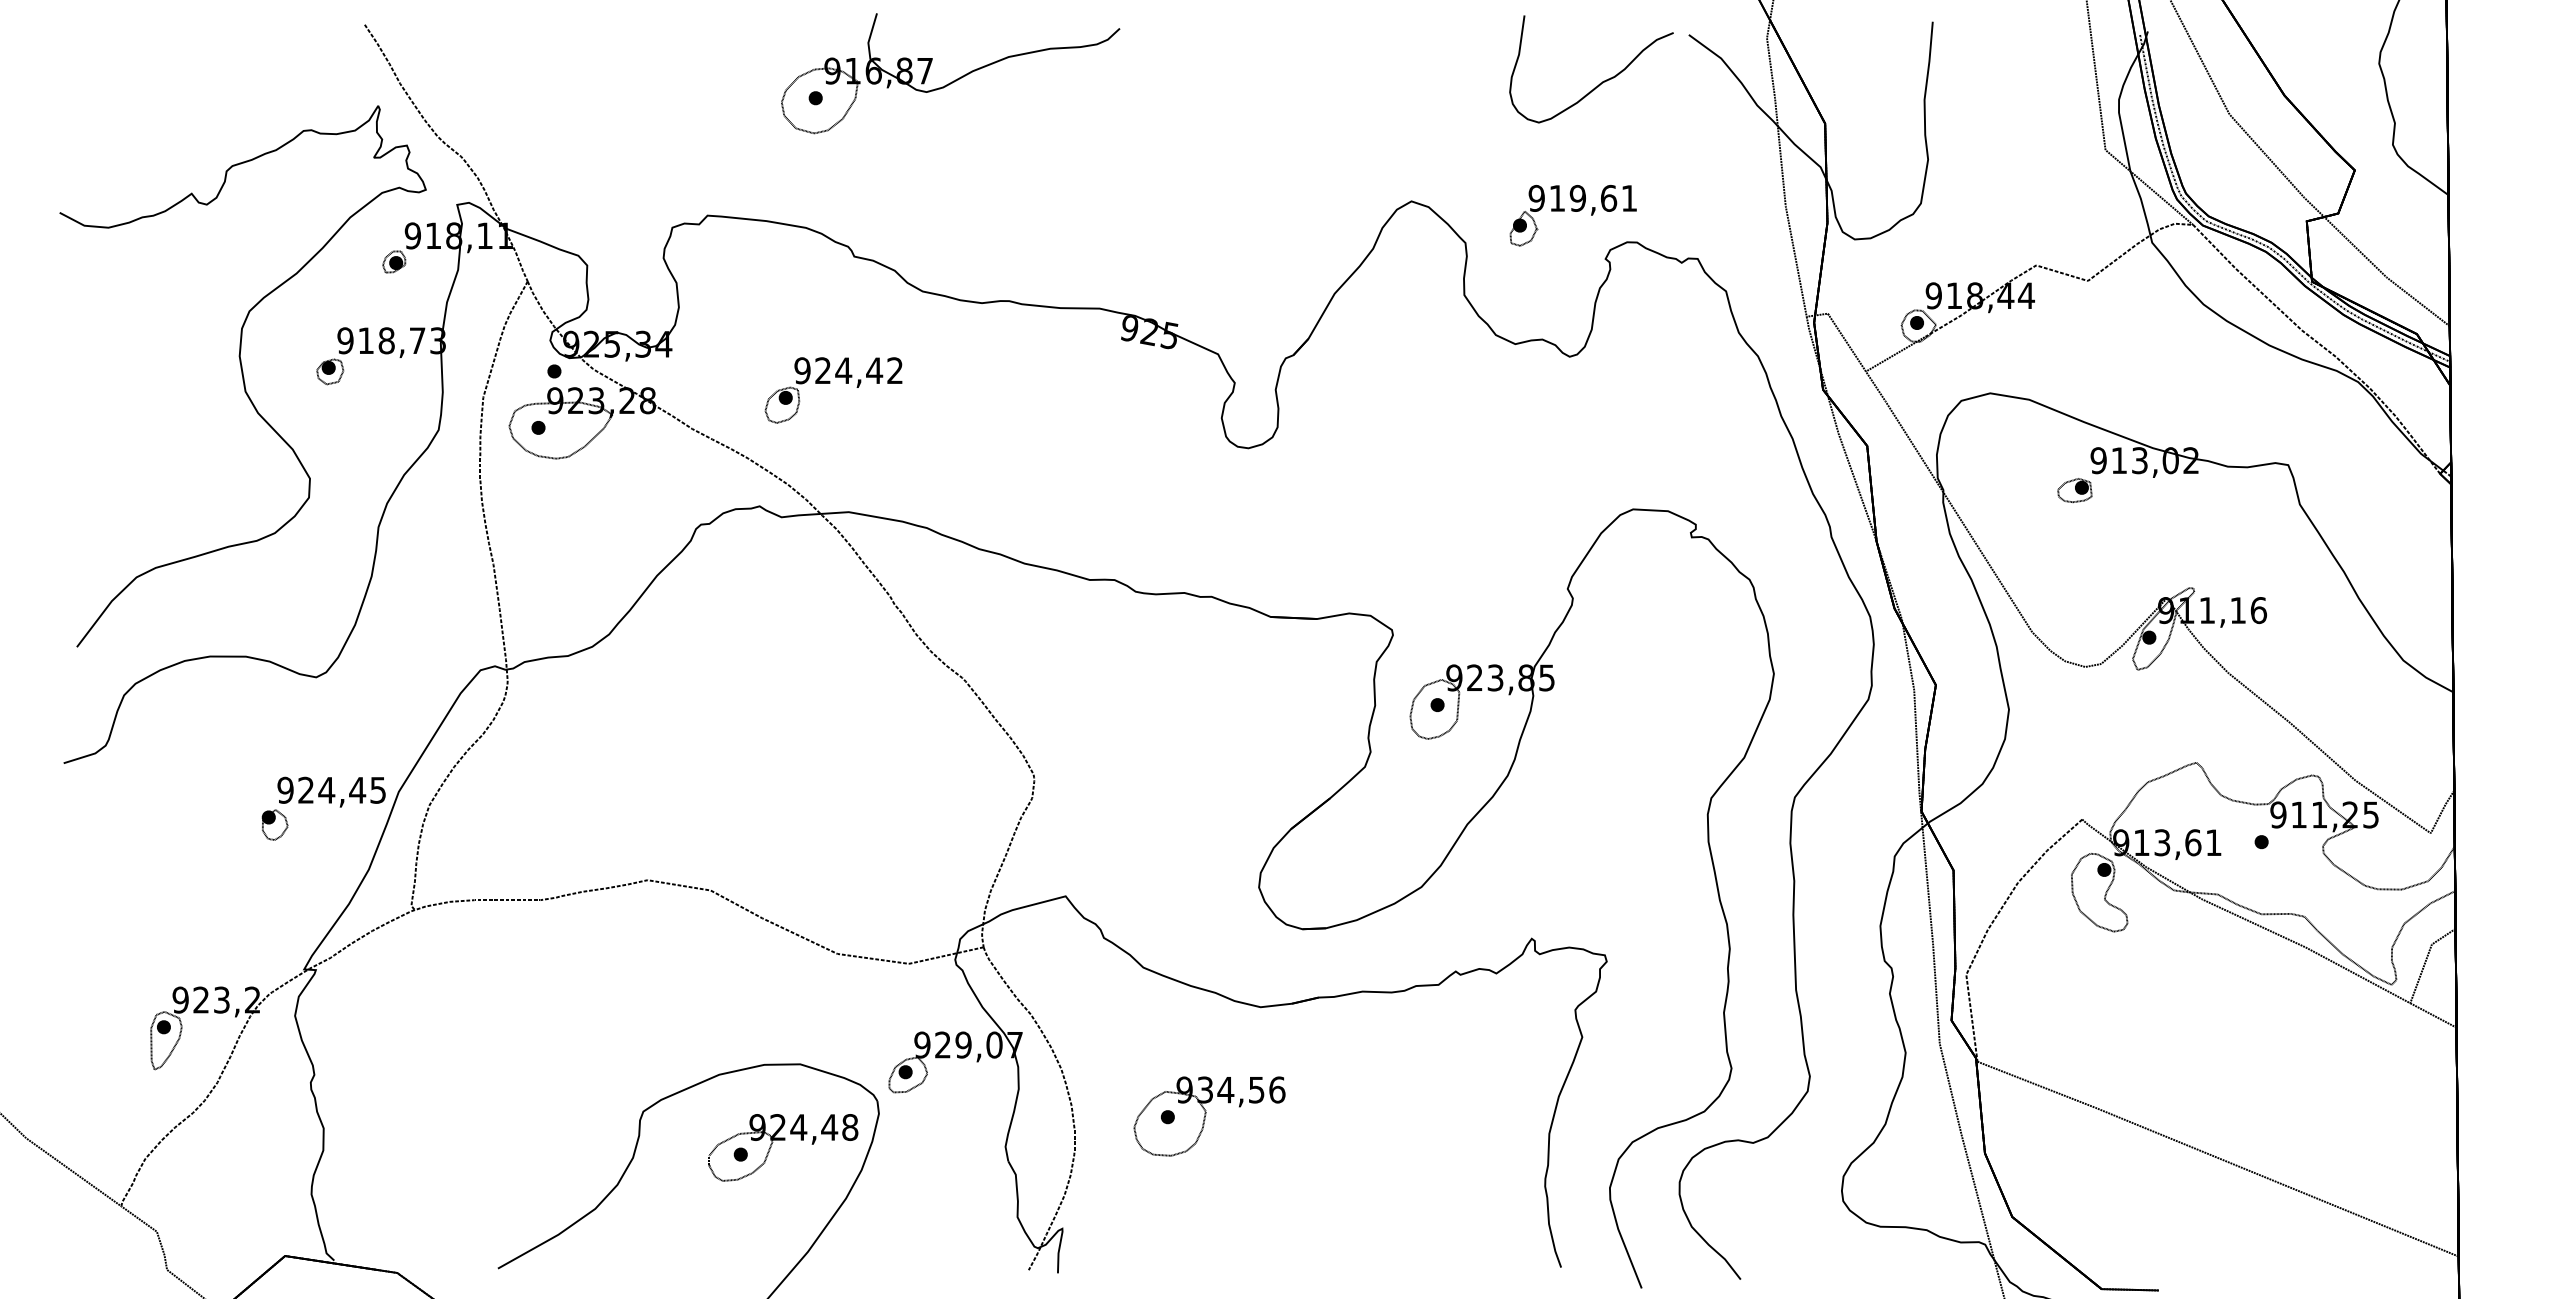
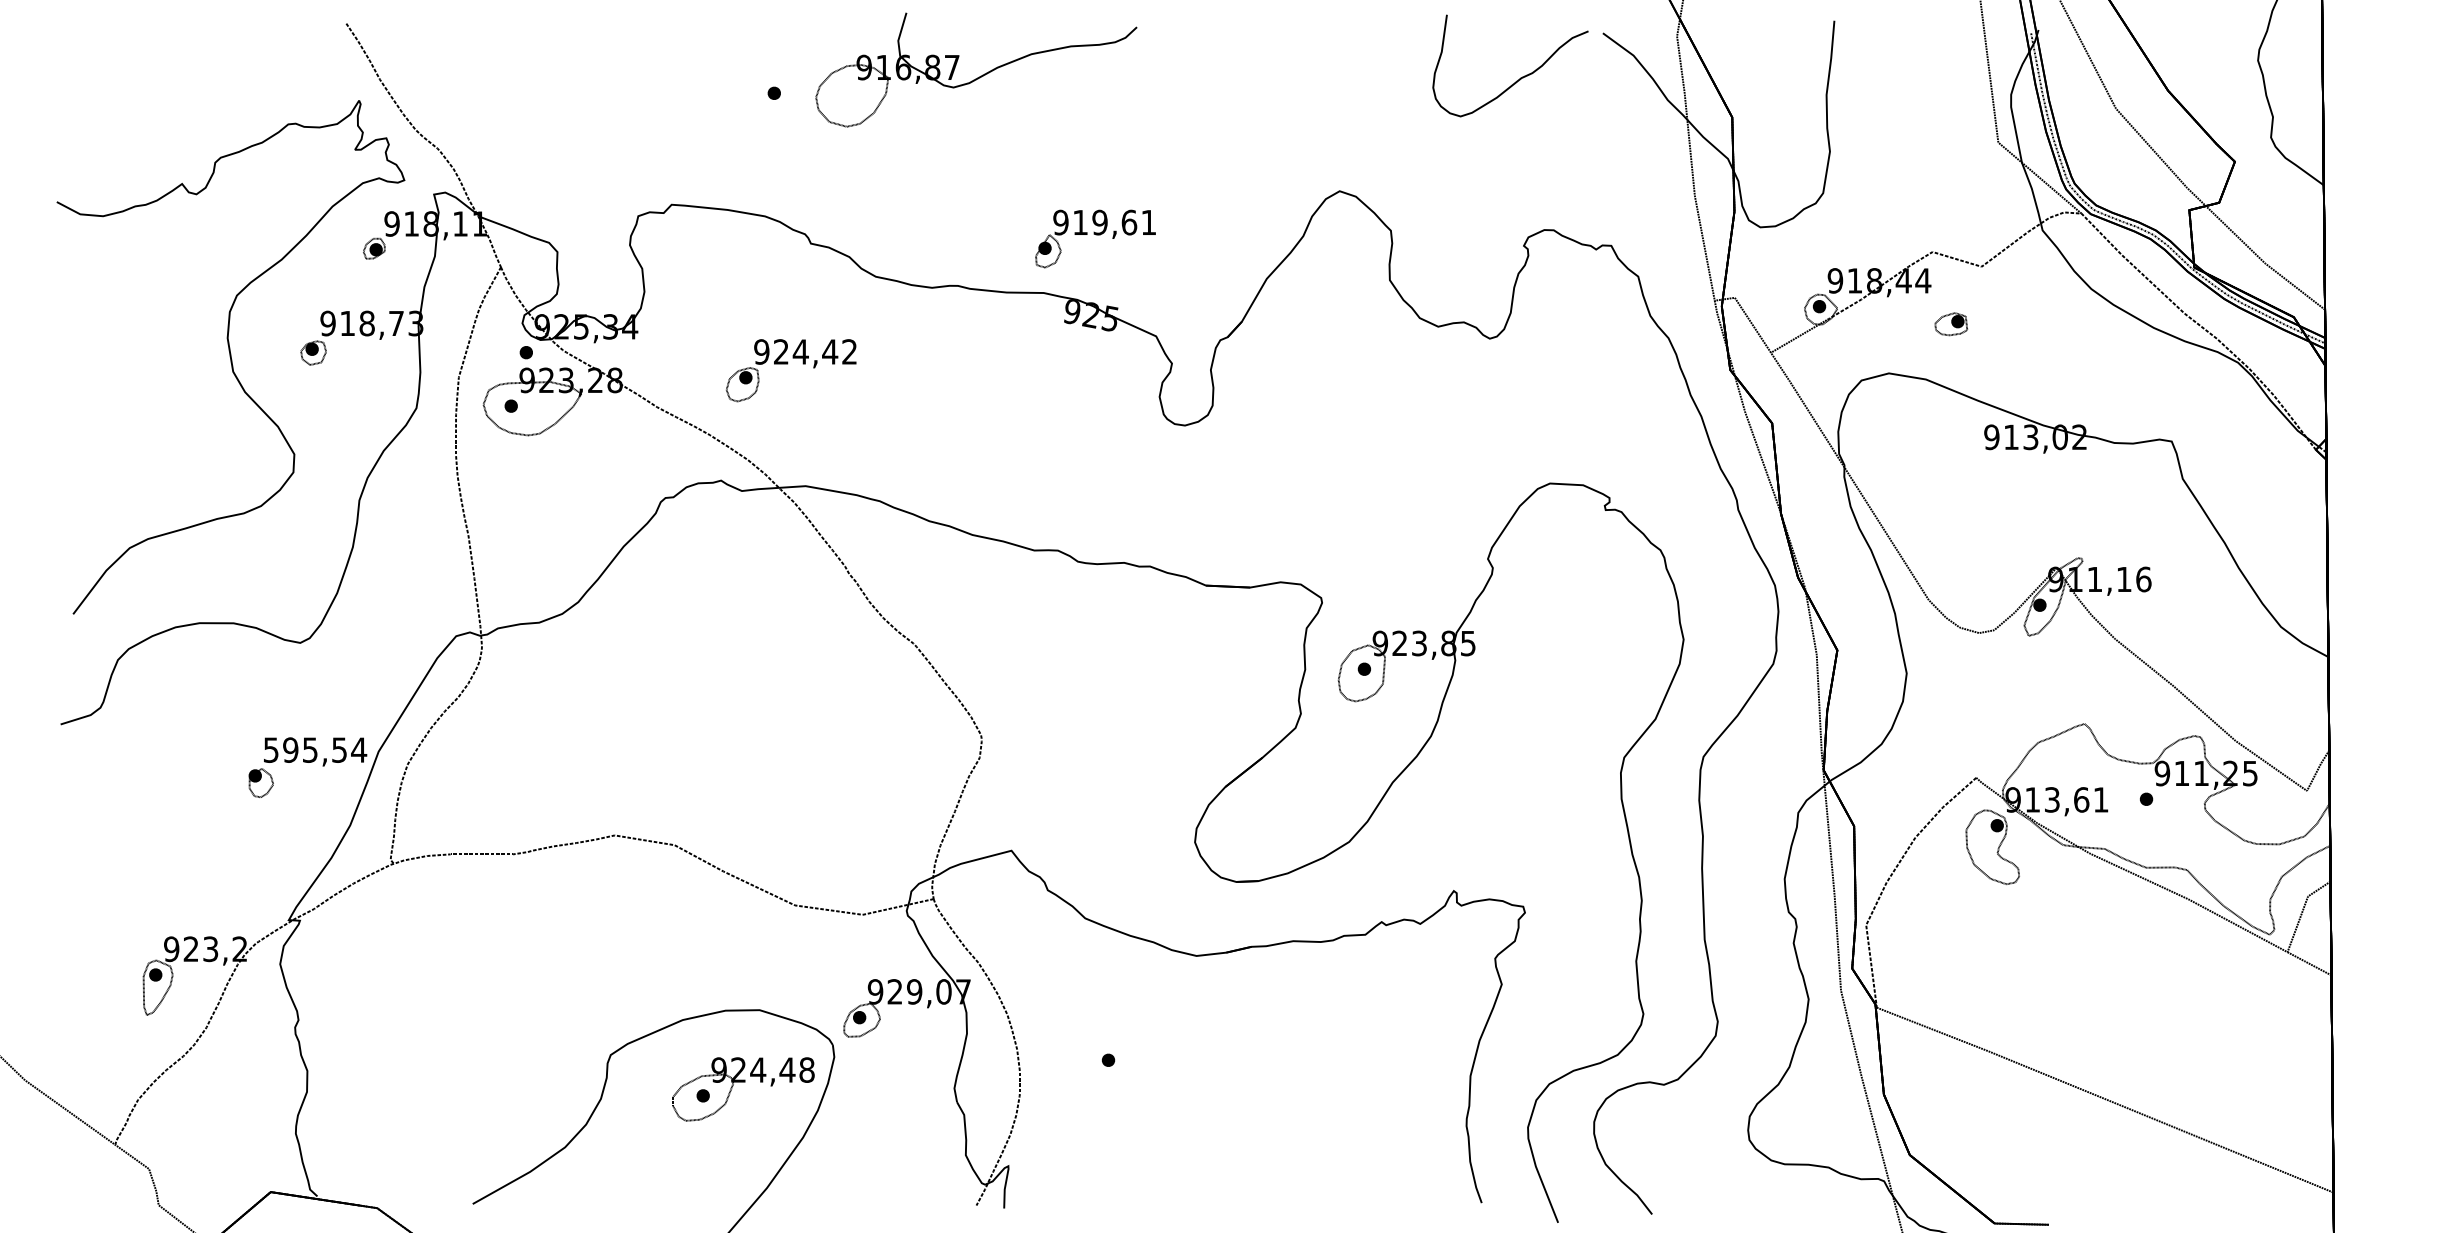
part: (953, 80) -> (979, 76), moved
part: (1572, 215) -> (1094, 238), moved
part: (2074, 490) -> (1950, 324), moved
text: (331, 789) -> (314, 749), 924,45 -> 595,54
part: (1209, 1116) -> (1148, 1059), removed

